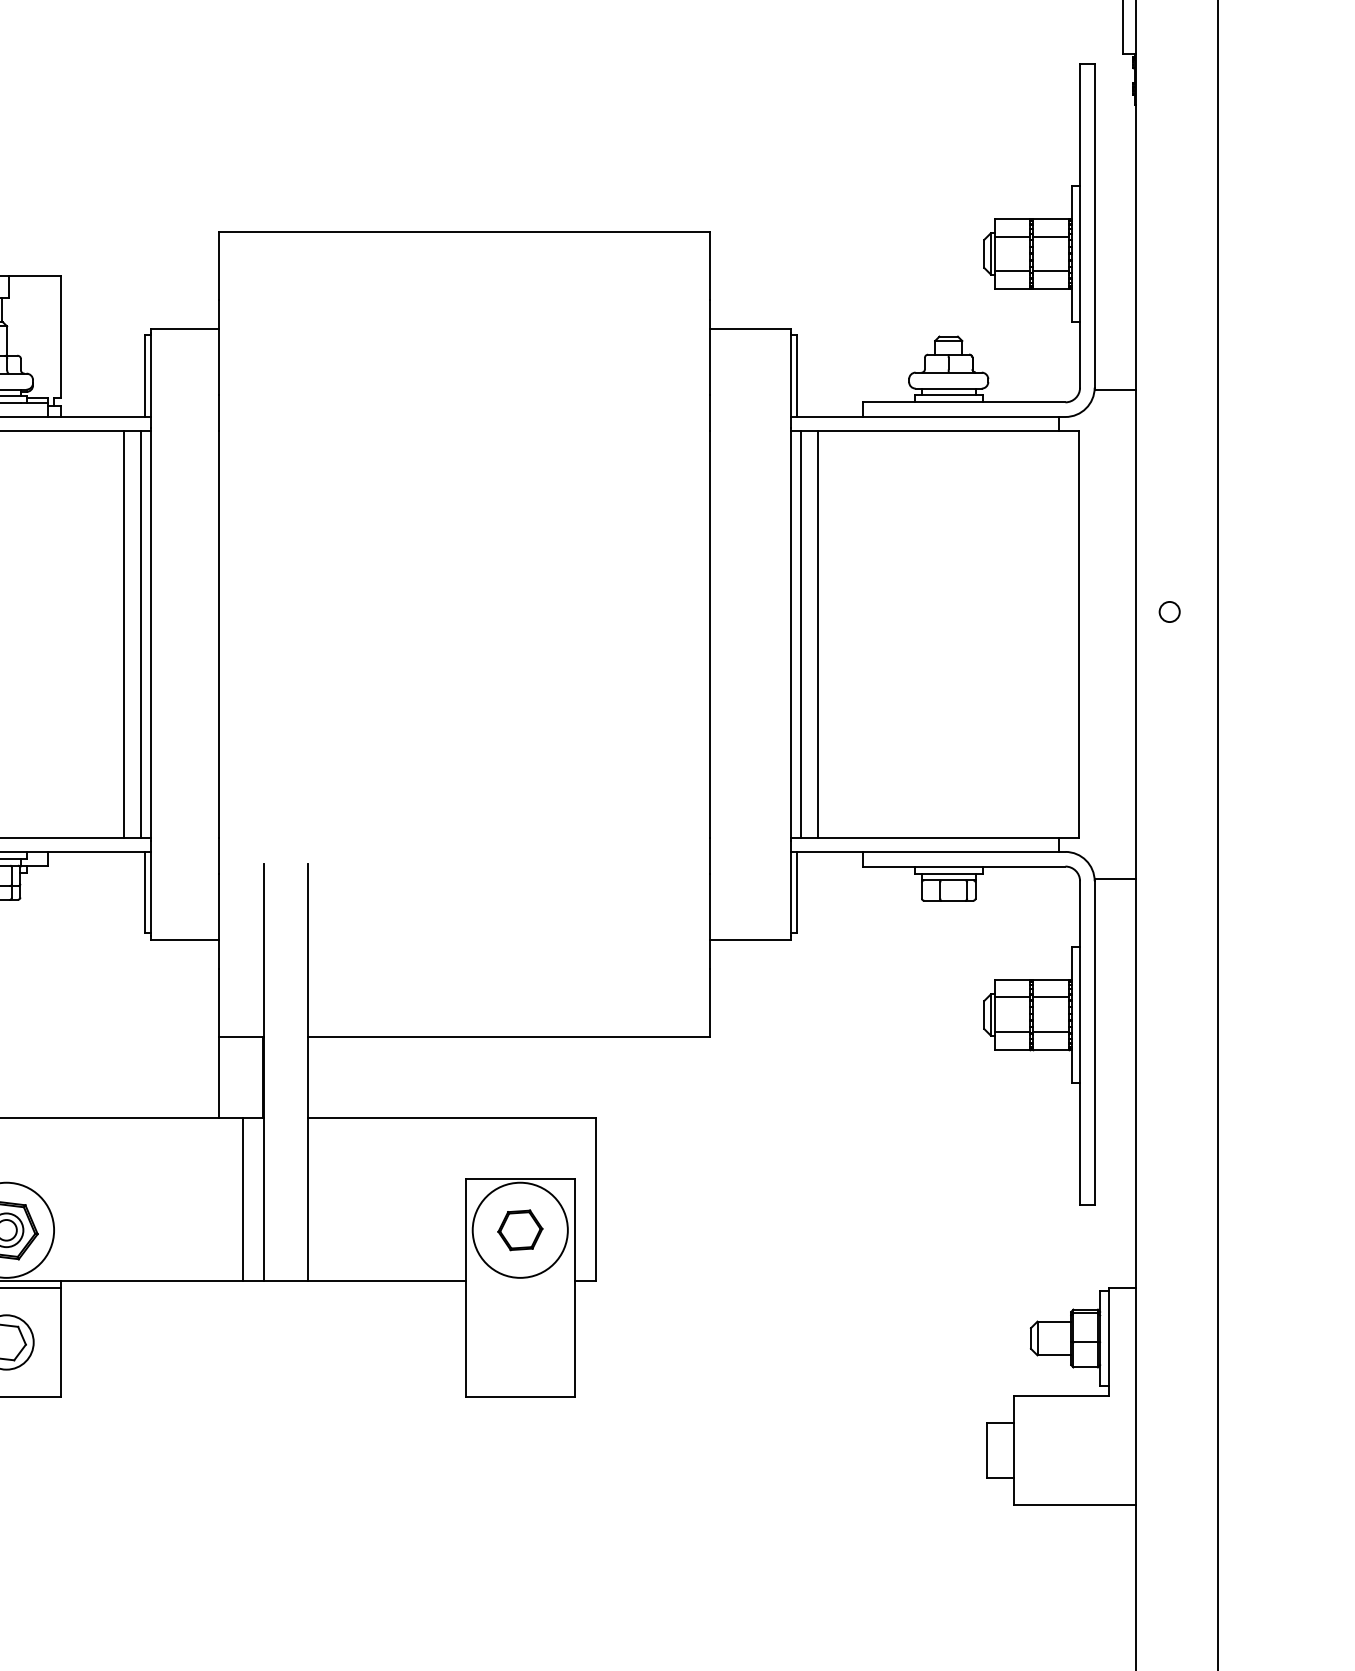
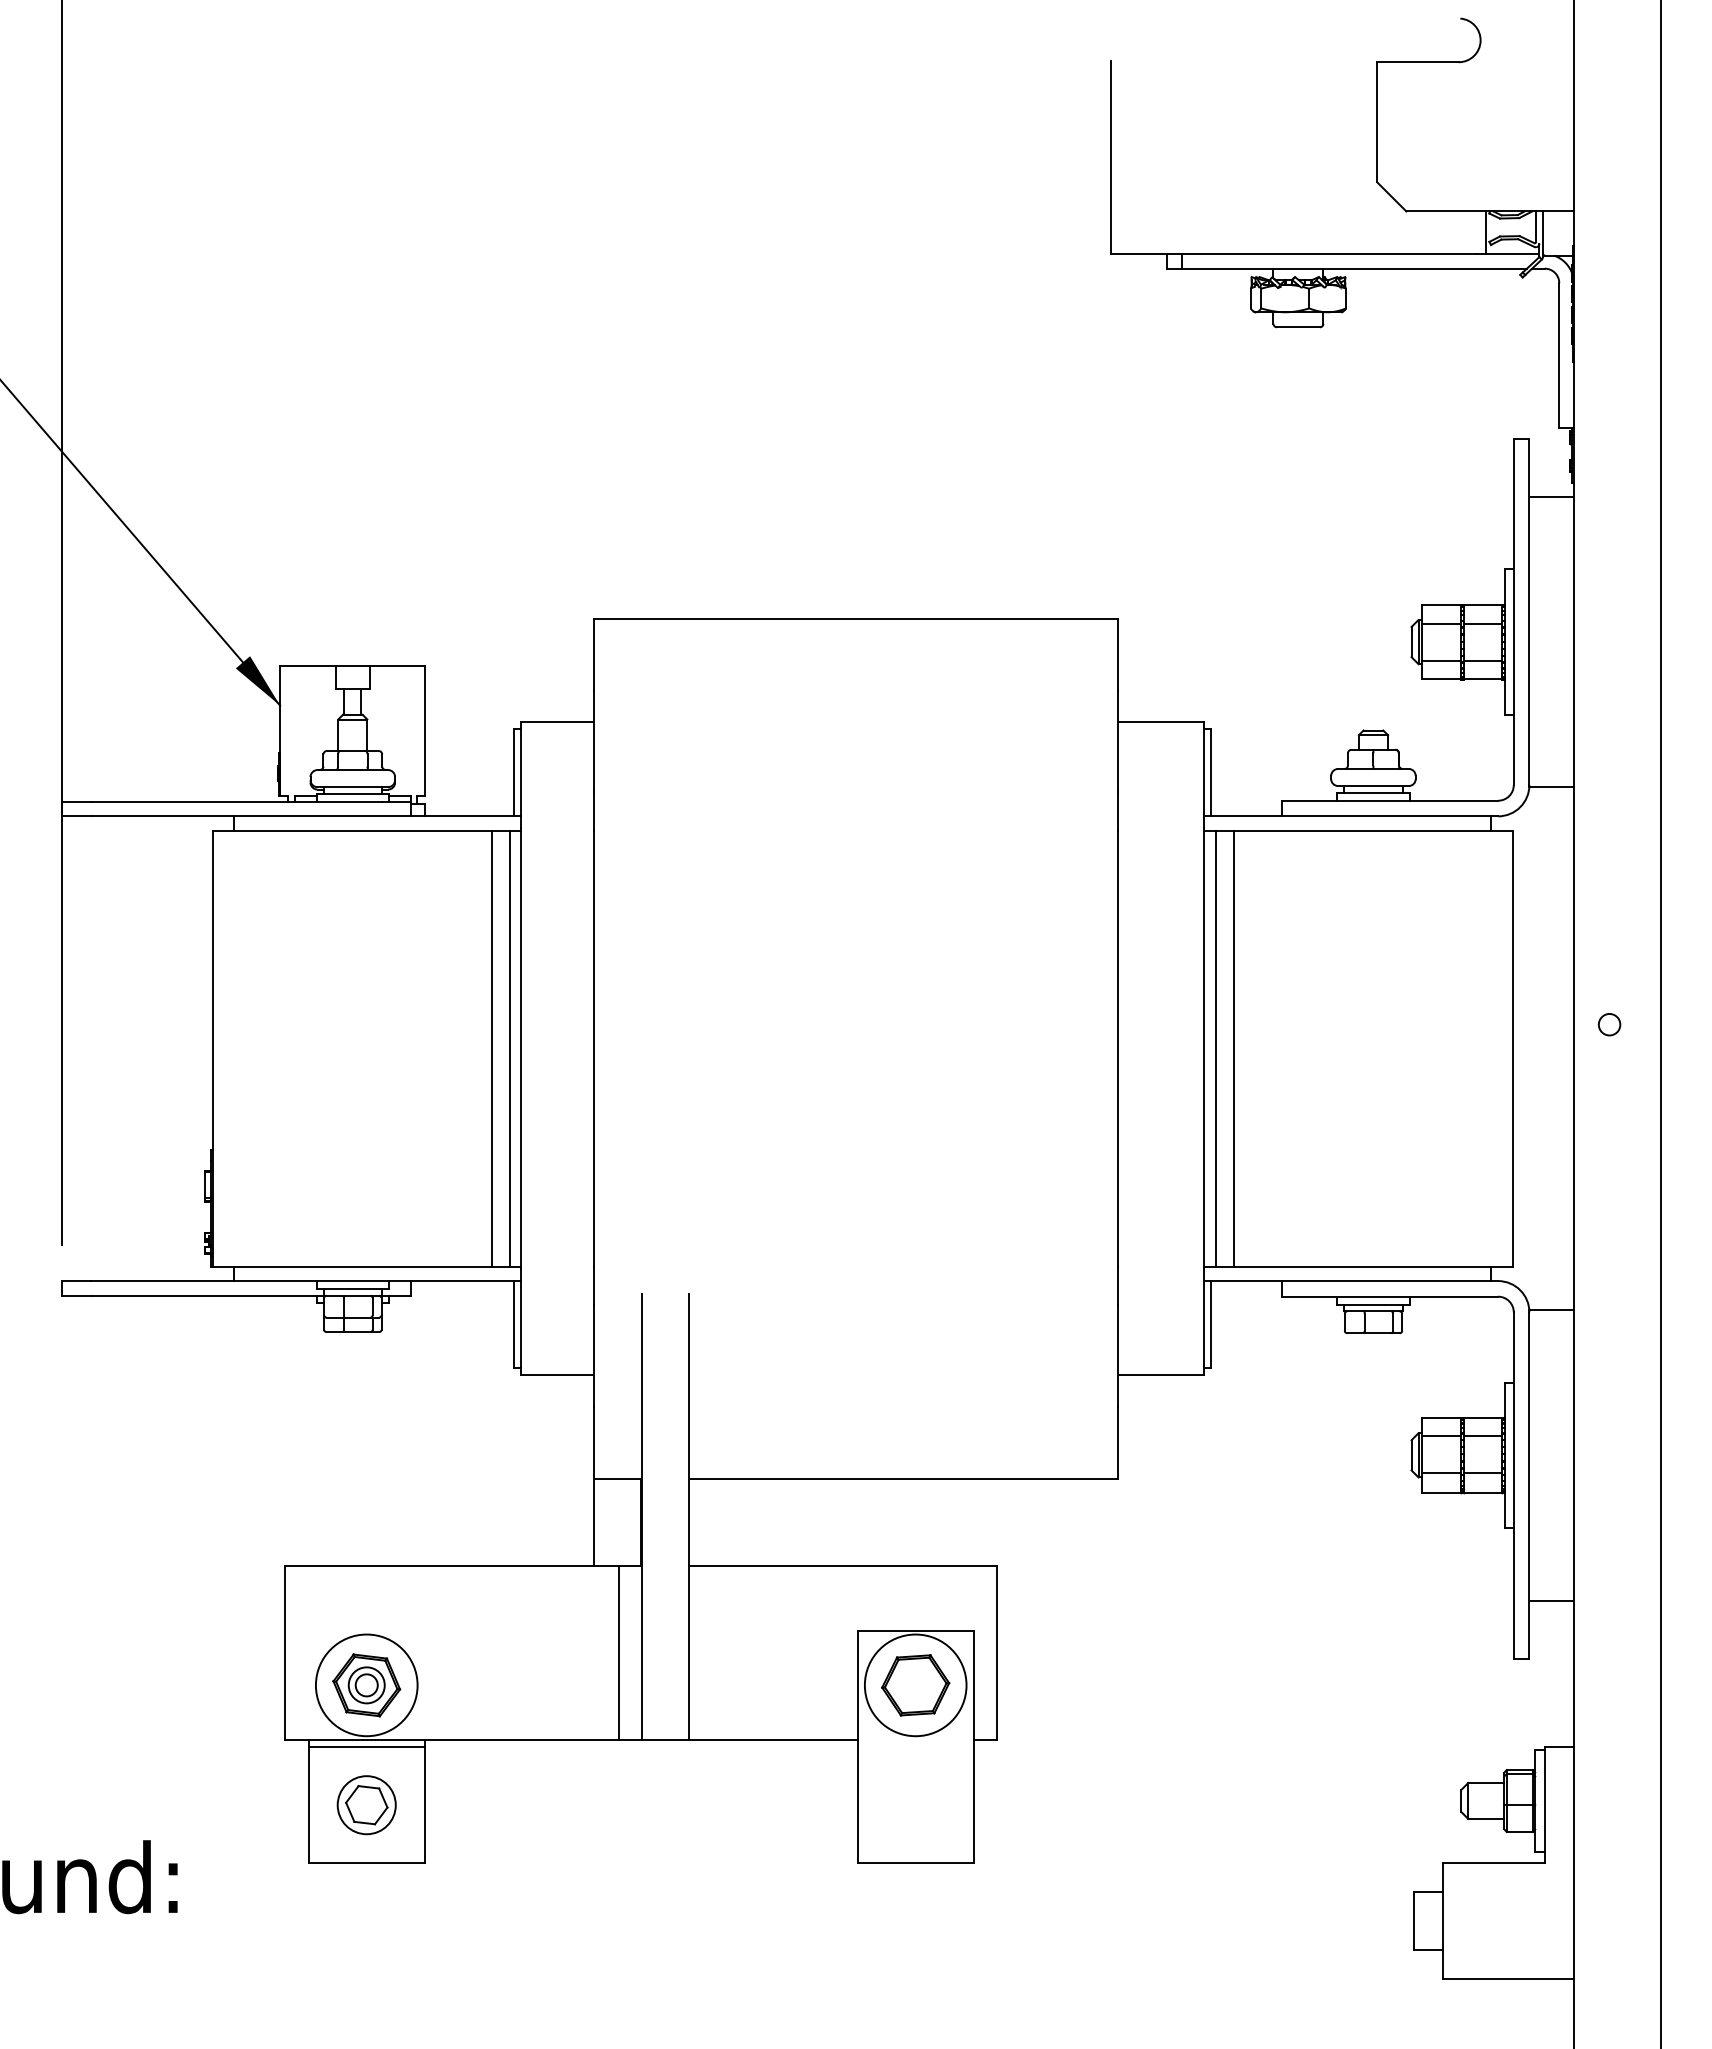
line: (1115, 117) -> (1551, 496), added
line: (1115, 1150) -> (1551, 1600), added
part: (520, 1230) -> (915, 1685), size x1.43

